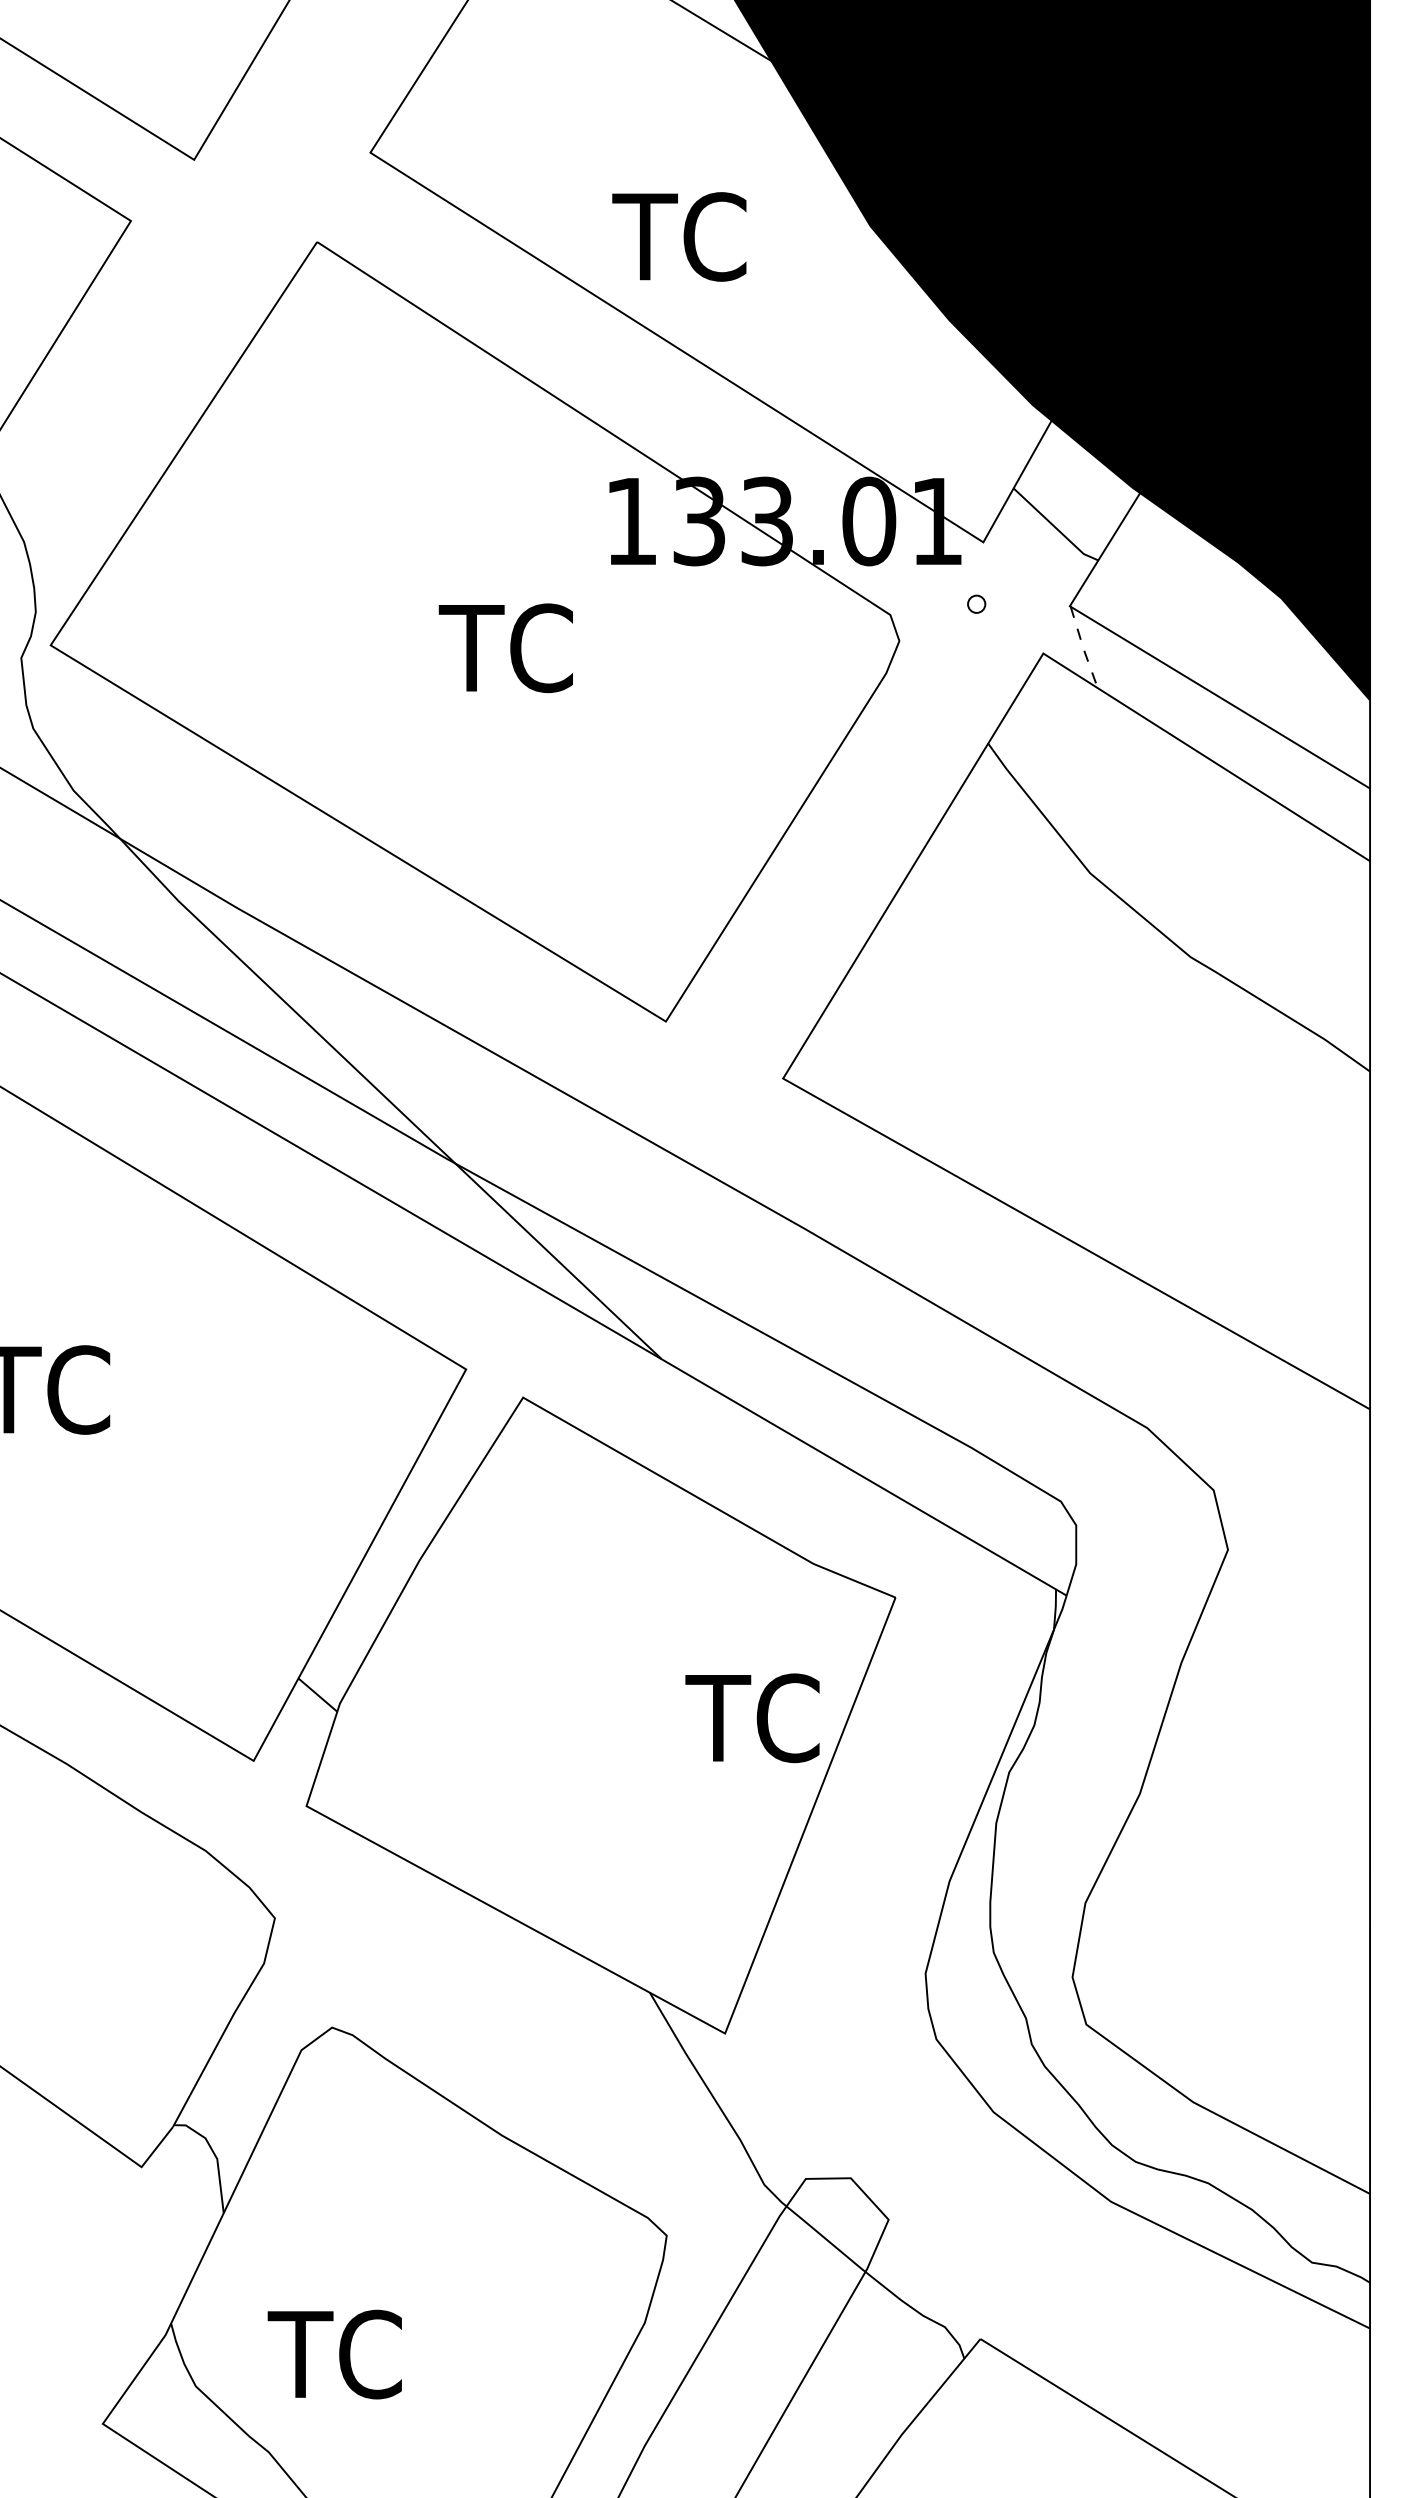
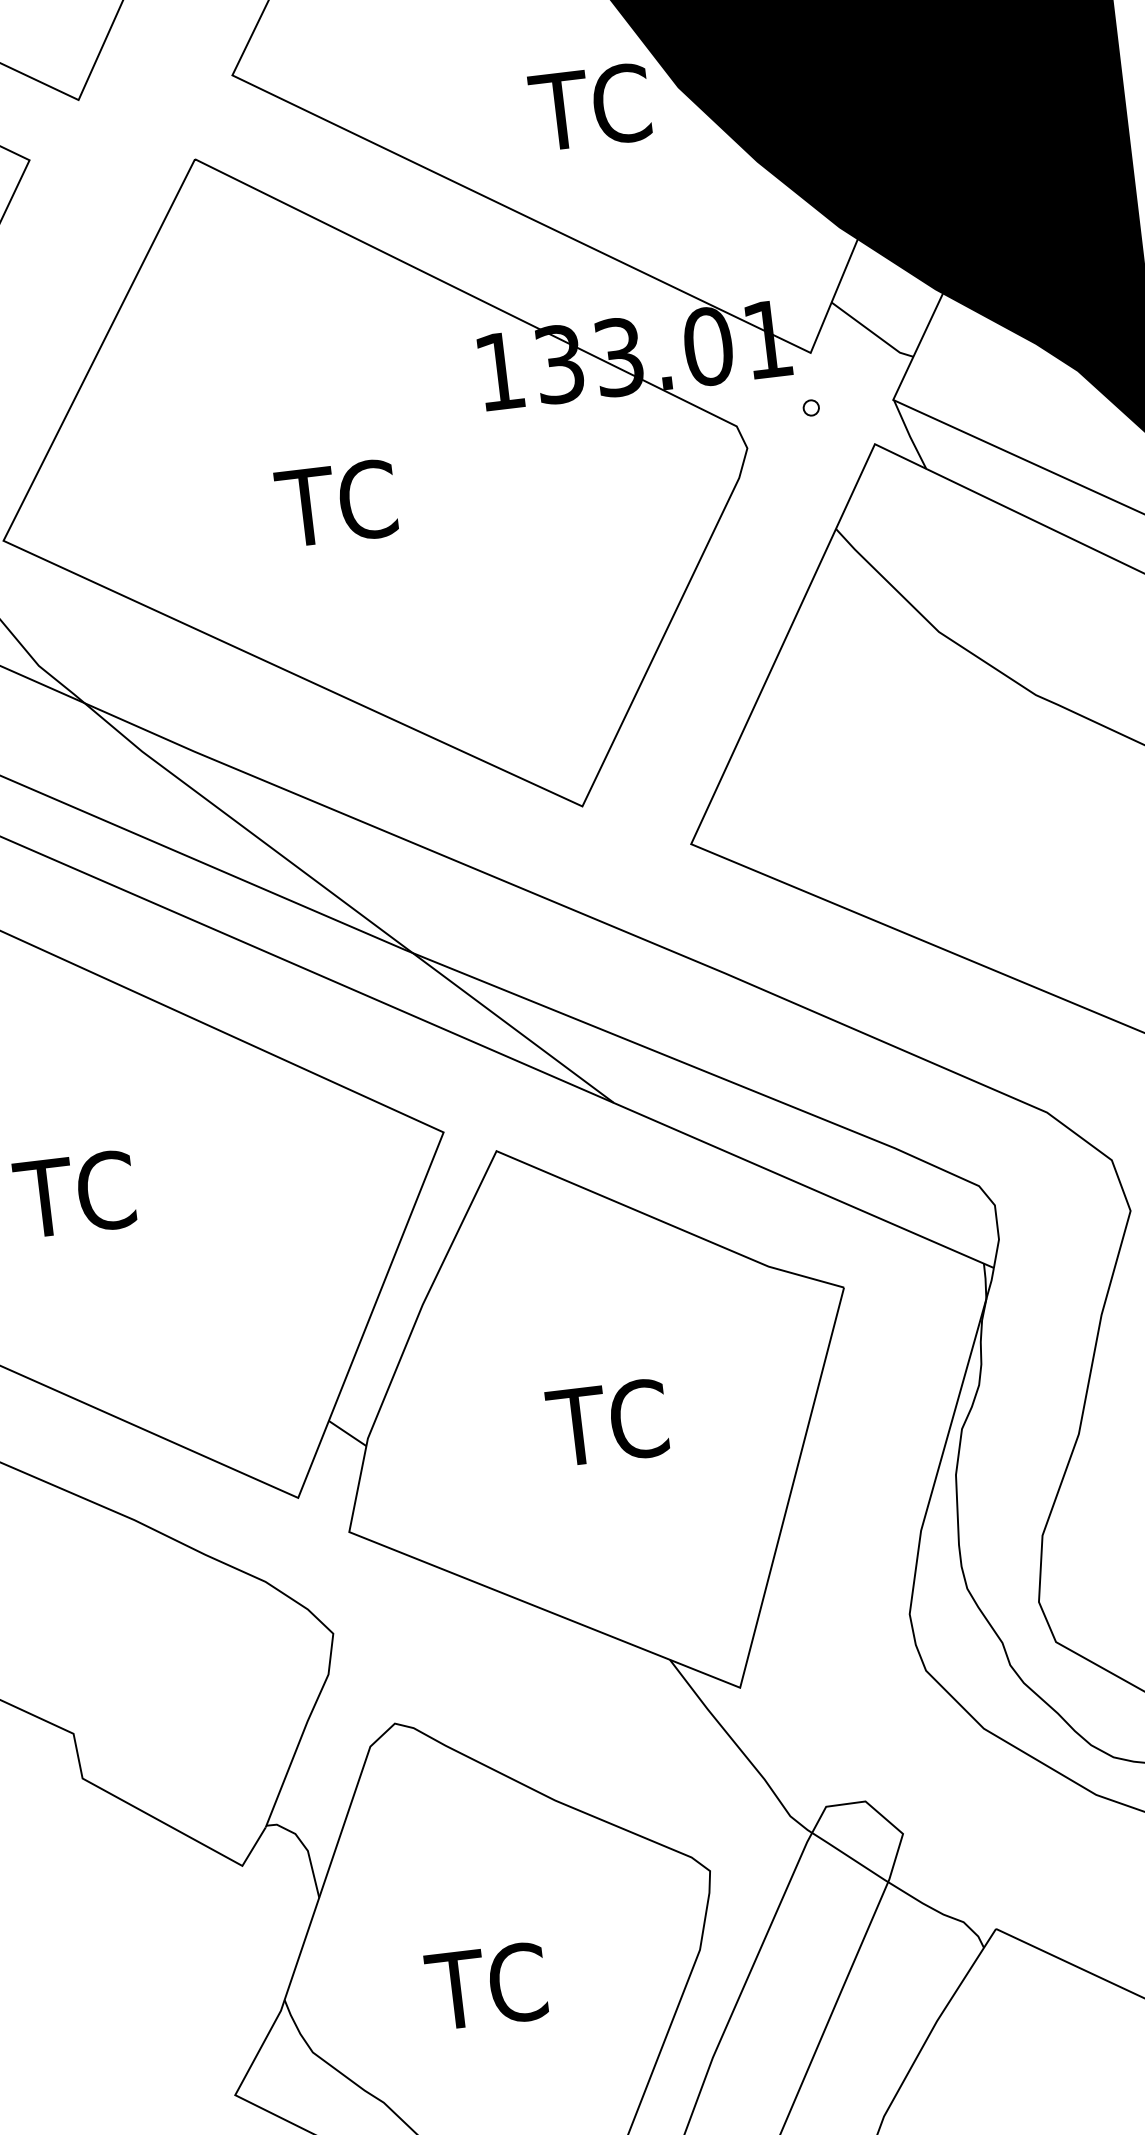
text: (679, 236) -> (590, 107), moved
text: (505, 648) -> (336, 503), moved
line: (1083, 648) -> (909, 435), dashed -> solid
text: (752, 1718) -> (607, 1423), moved
text: (334, 2354) -> (486, 1986), moved

